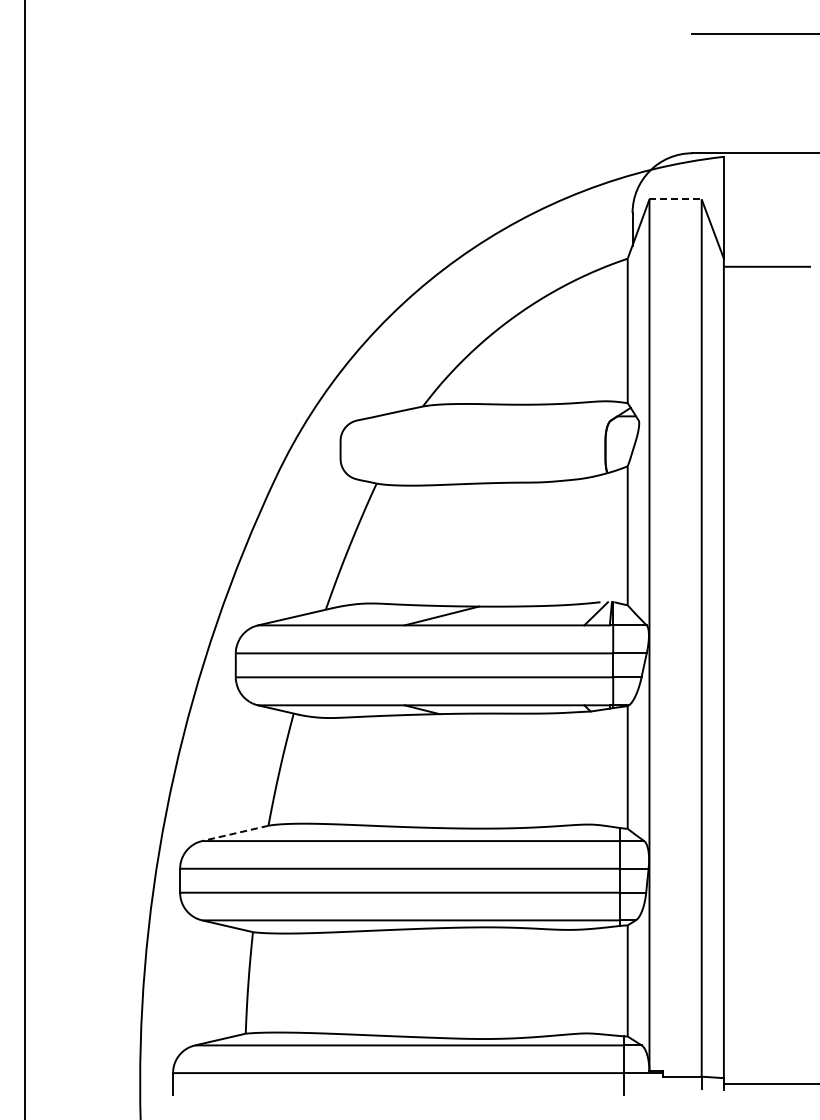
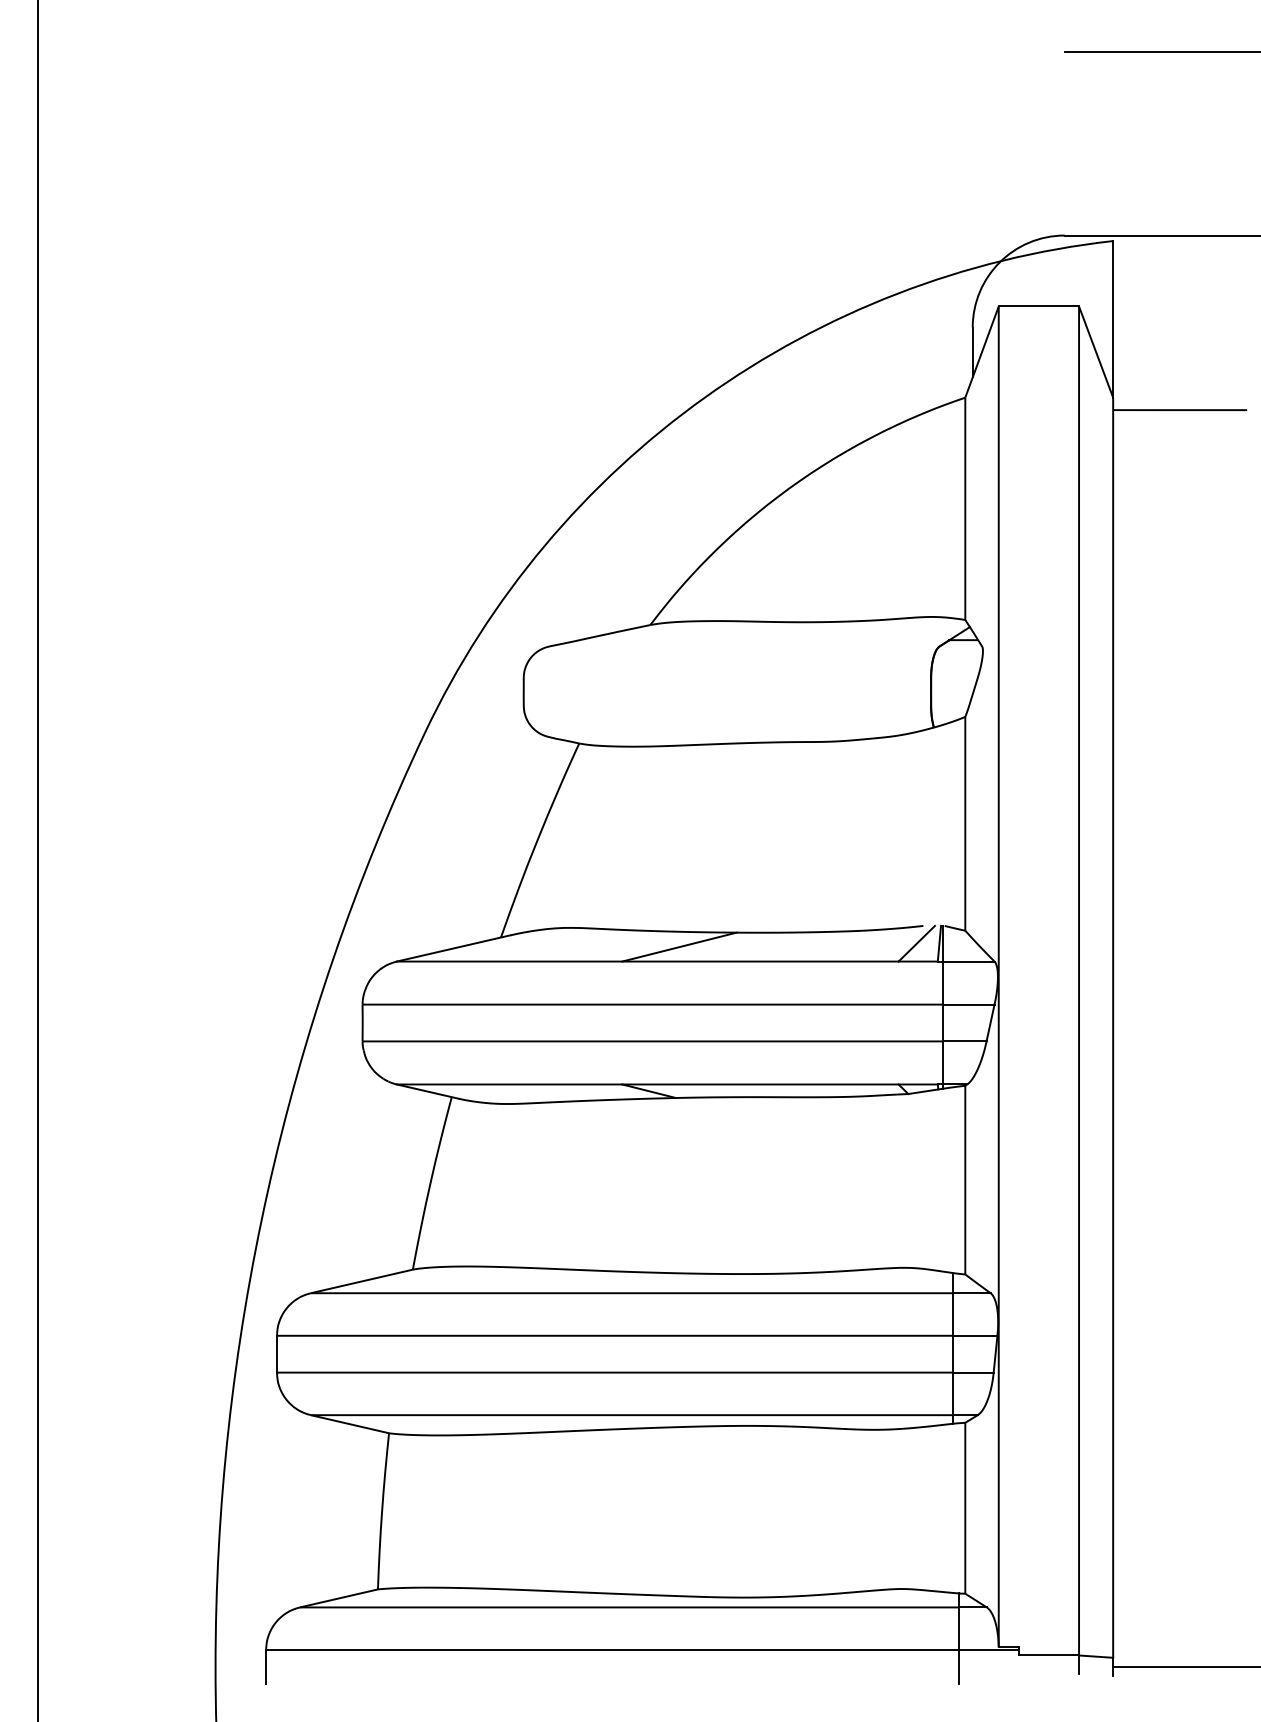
line: (676, 199) -> (1040, 306), dashed -> solid
line: (236, 833) -> (363, 1281), dashed -> solid

